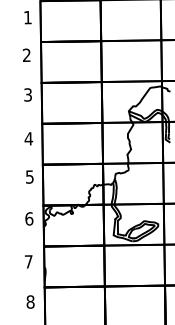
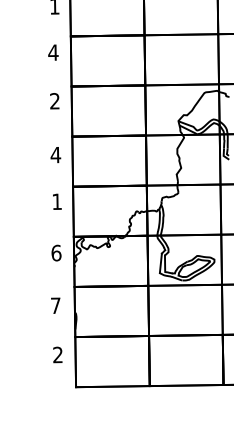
text: (26, 55) -> (53, 52), 2 -> 4
text: (27, 95) -> (54, 101), 3 -> 2
text: (29, 176) -> (56, 201), 5 -> 1
text: (30, 301) -> (58, 354), 8 -> 2

